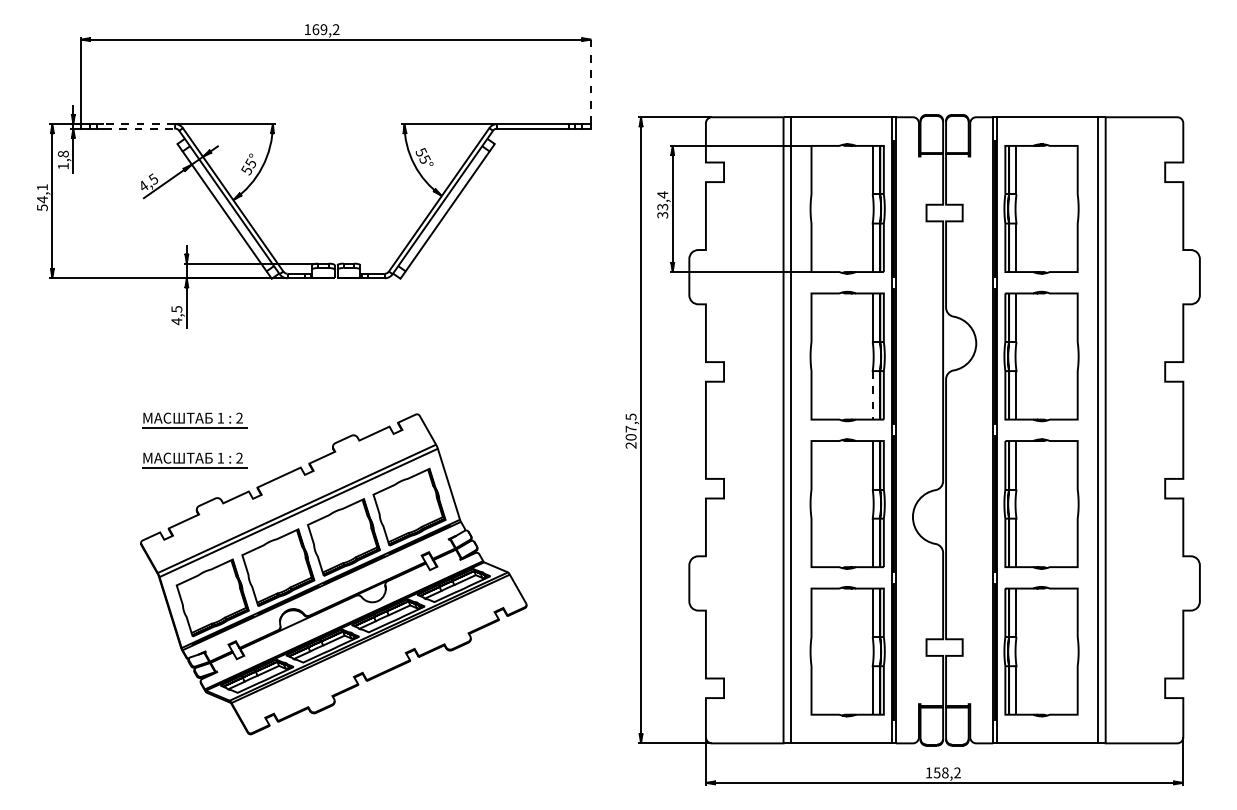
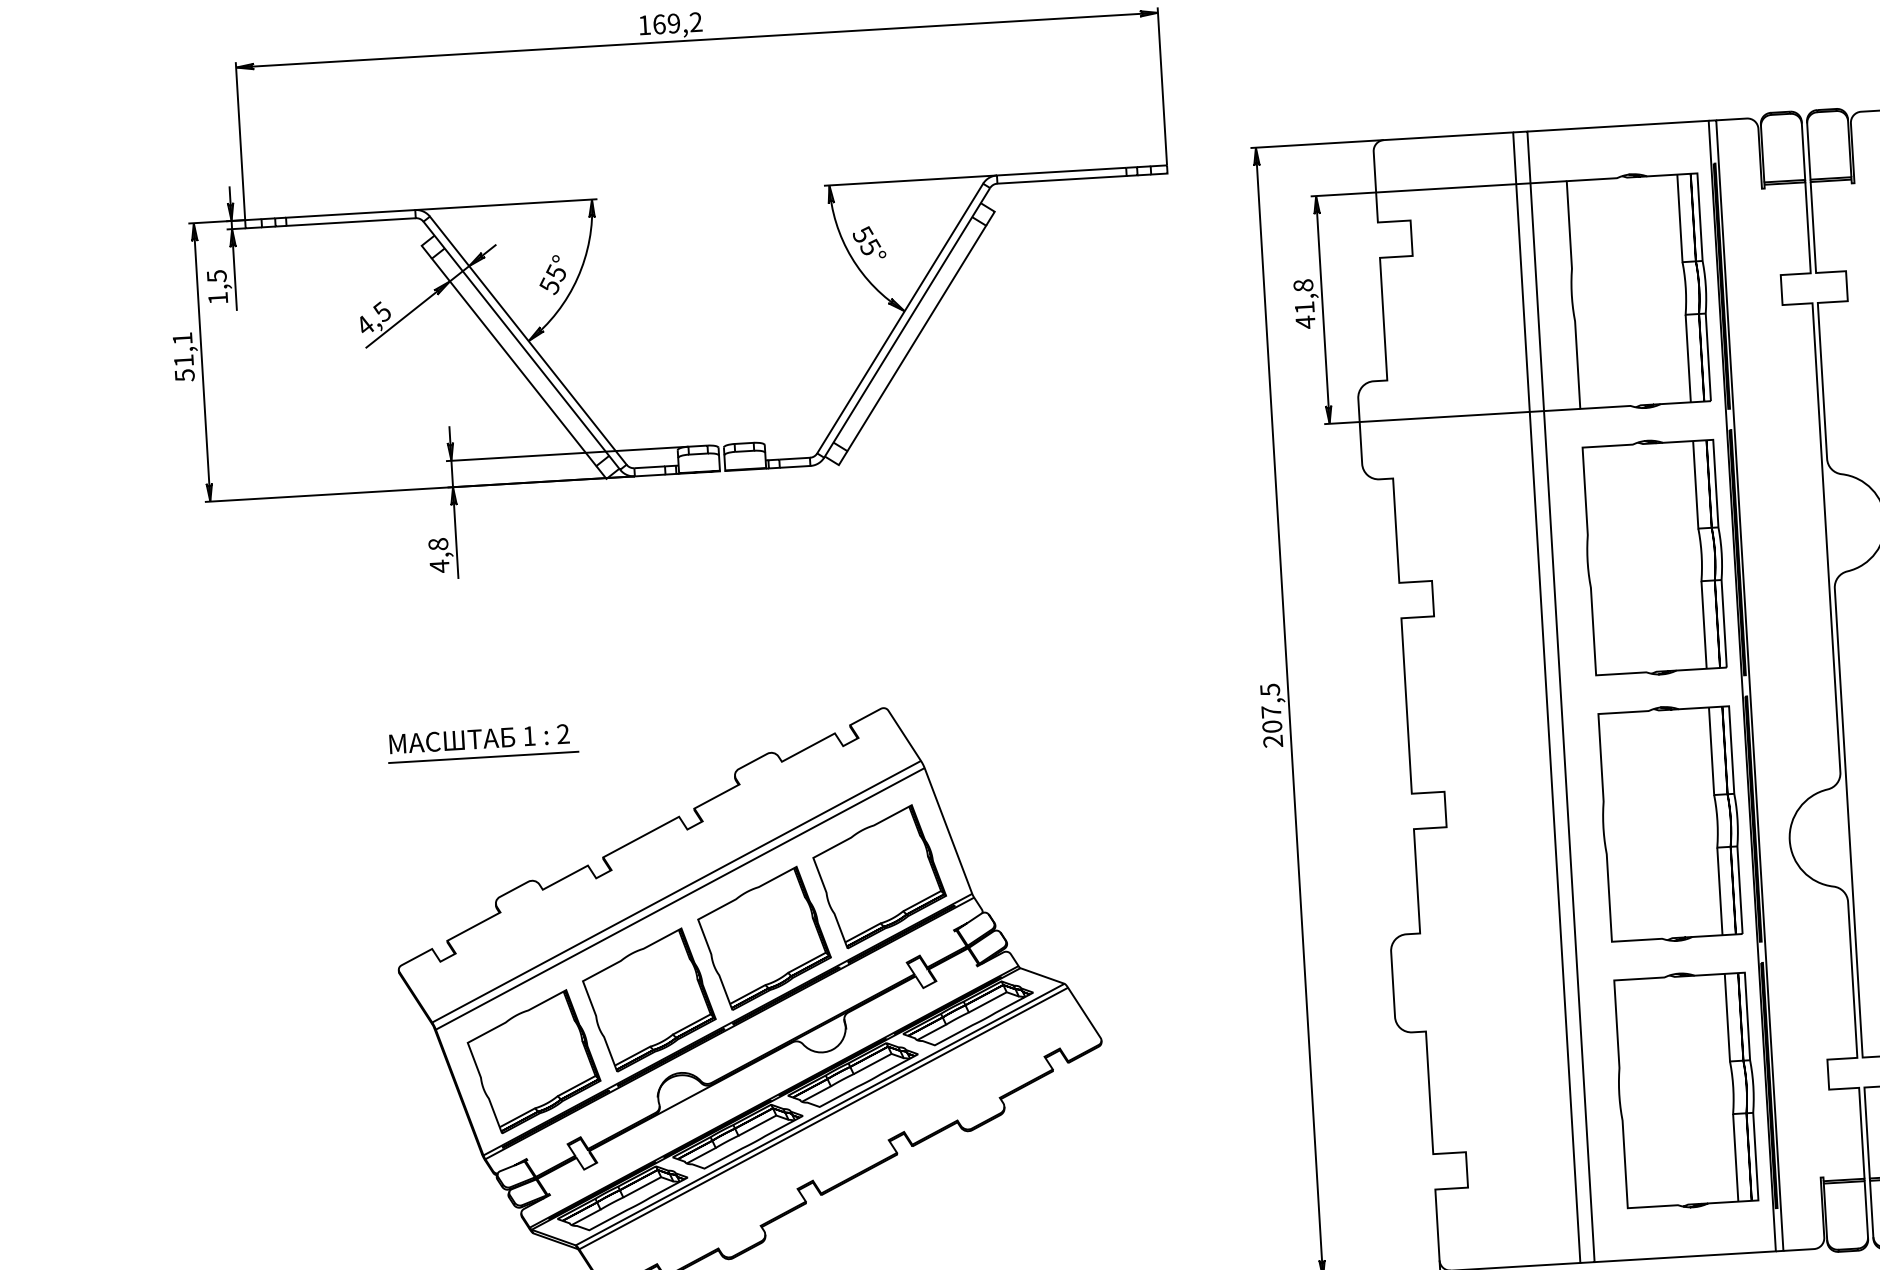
line: (591, 80) -> (1162, 86), dashed -> solid
line: (103, 126) -> (286, 222), dashed -> solid
text: (63, 153) -> (216, 275), 1,8 -> 1,5
text: (42, 199) -> (183, 360), 54,1 -> 51,1
text: (662, 204) -> (1303, 302), 33,4 -> 41,8
text: (176, 309) -> (437, 544), 4,5 -> 4,8
line: (872, 395) -> (1703, 625), dashed -> solid
part: (194, 460) -> (486, 815), removed

